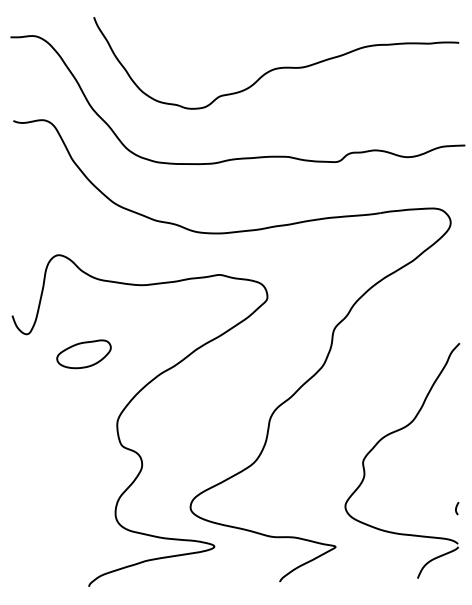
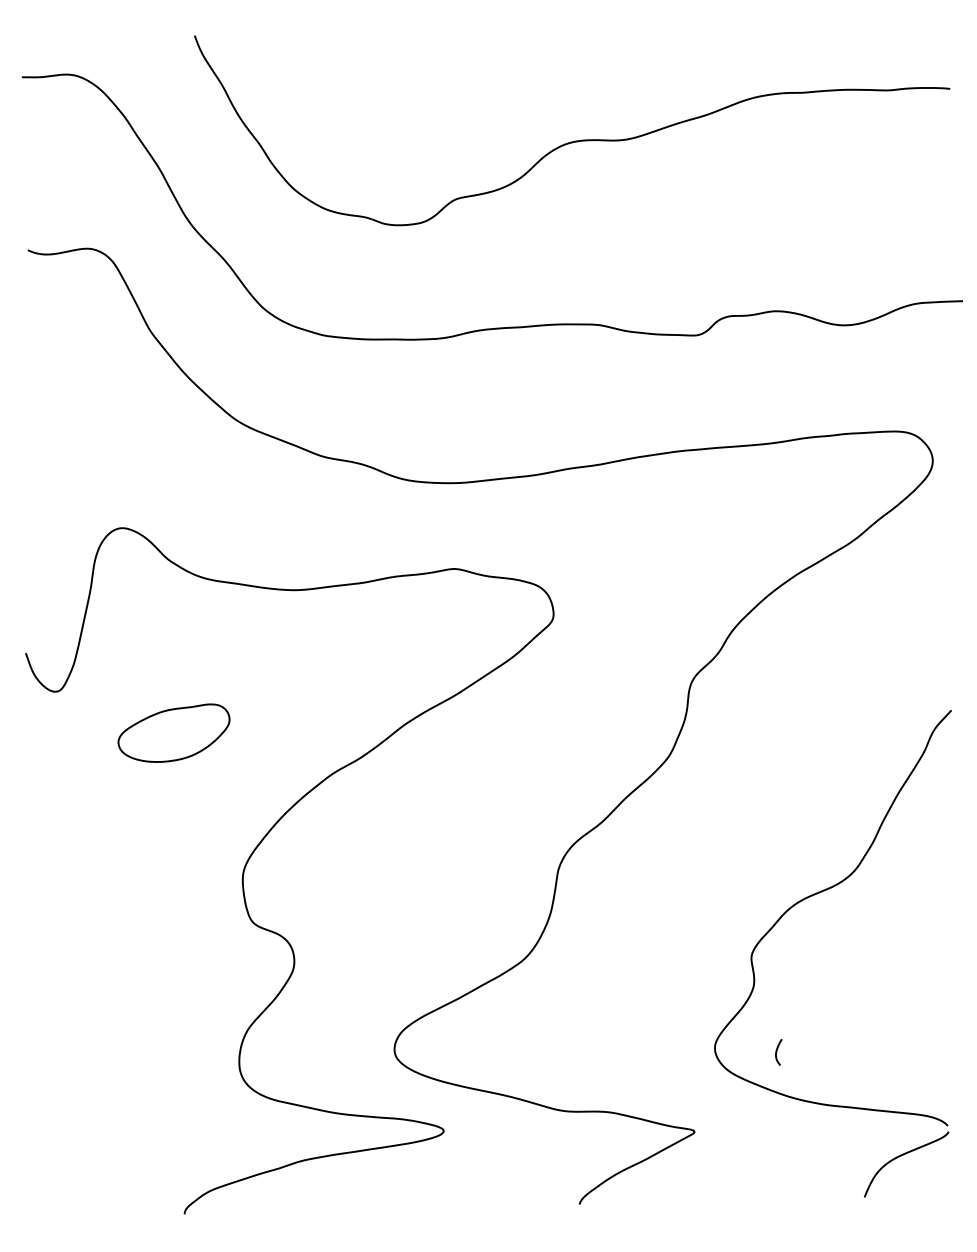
curve: (457, 507) -> (779, 1050), moved

